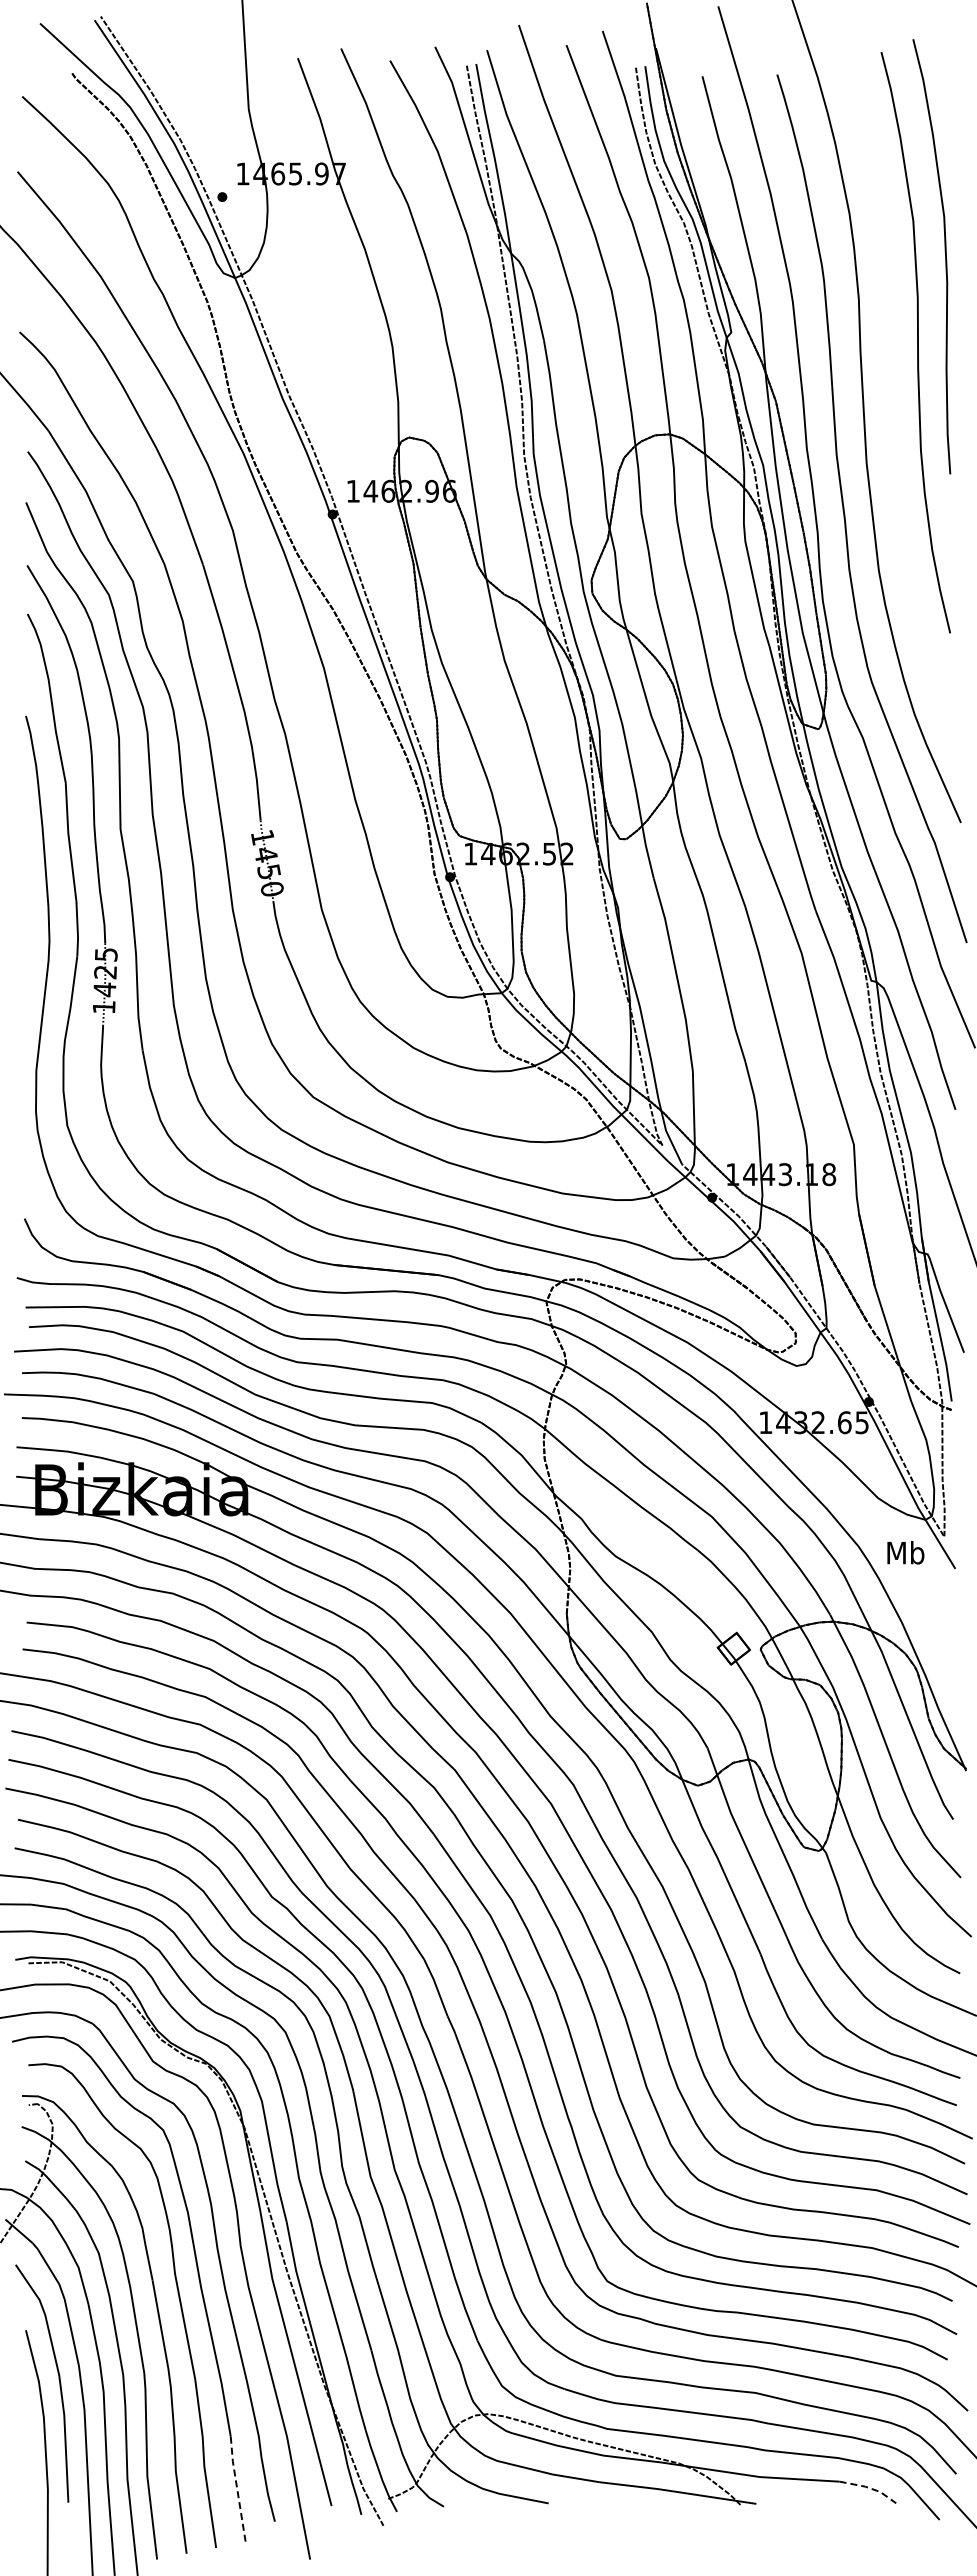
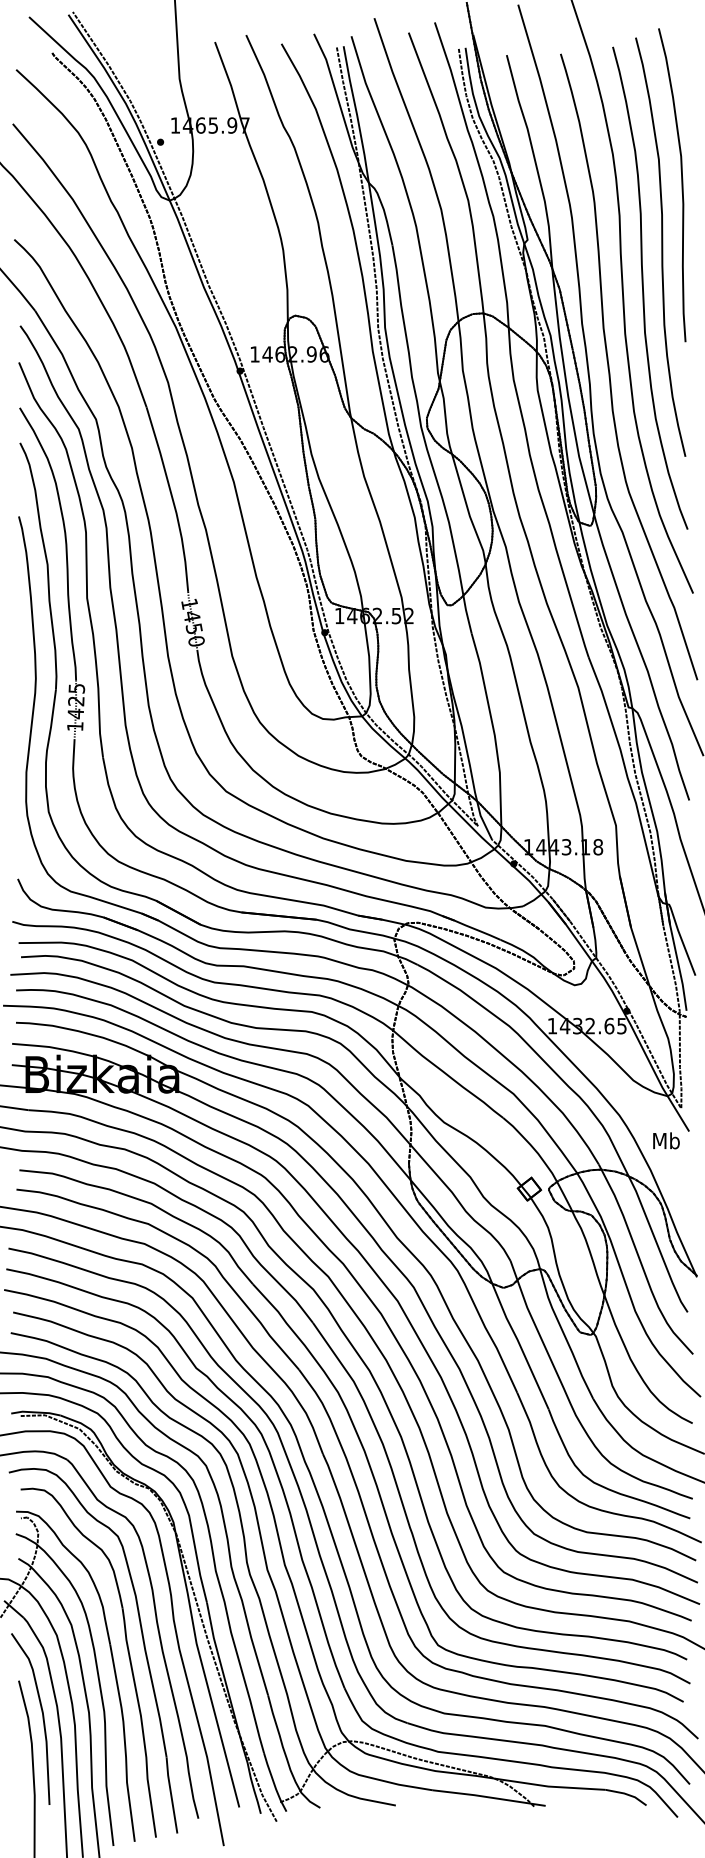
curve: (892, 399) -> (643, 288), added
text: (905, 1552) -> (666, 1140), moved
line: (870, 2488) -> (627, 1794), dashed -> solid
line: (237, 2489) -> (171, 1795), dashed -> solid

